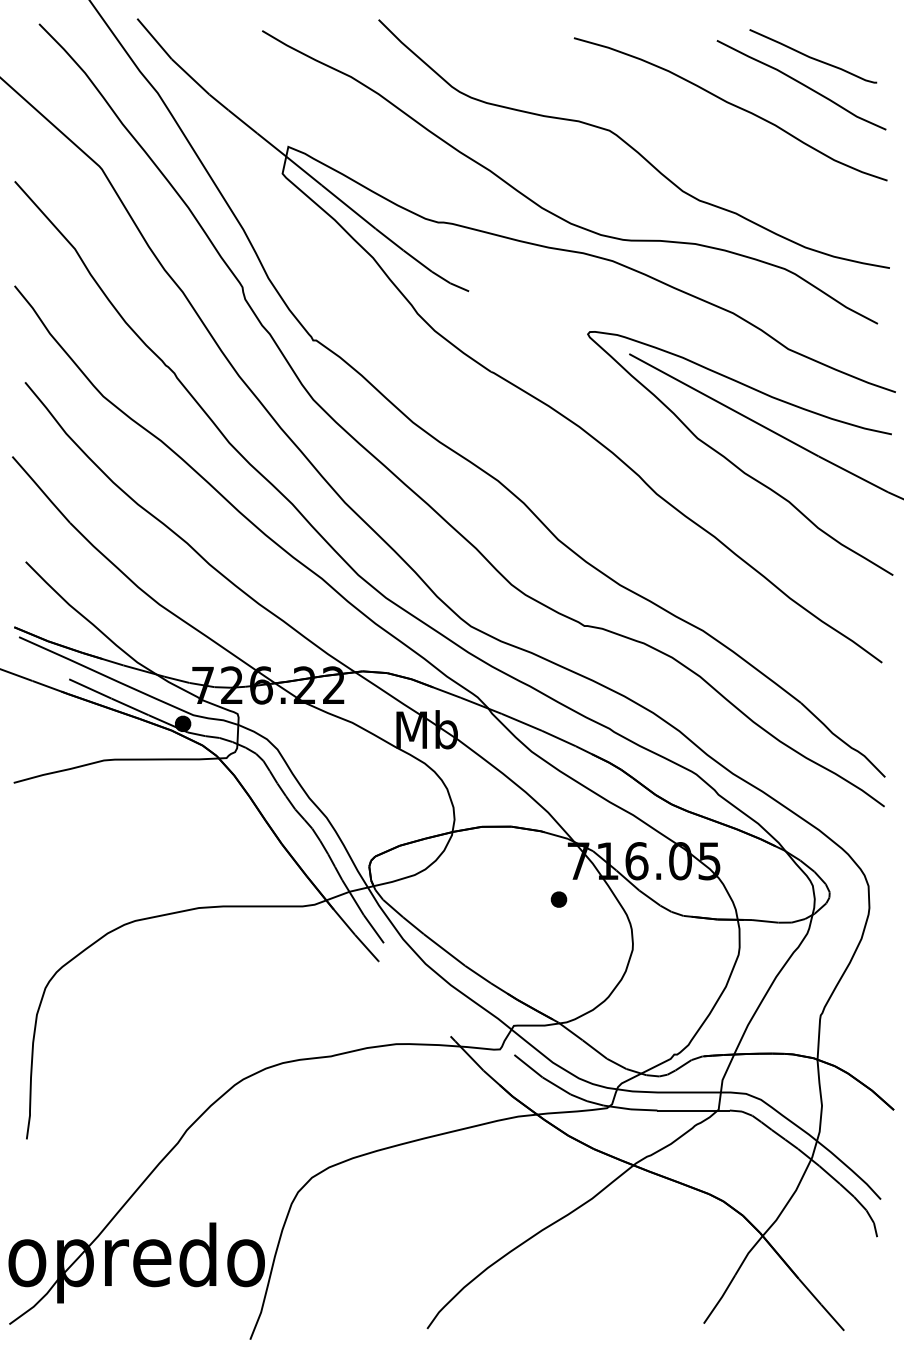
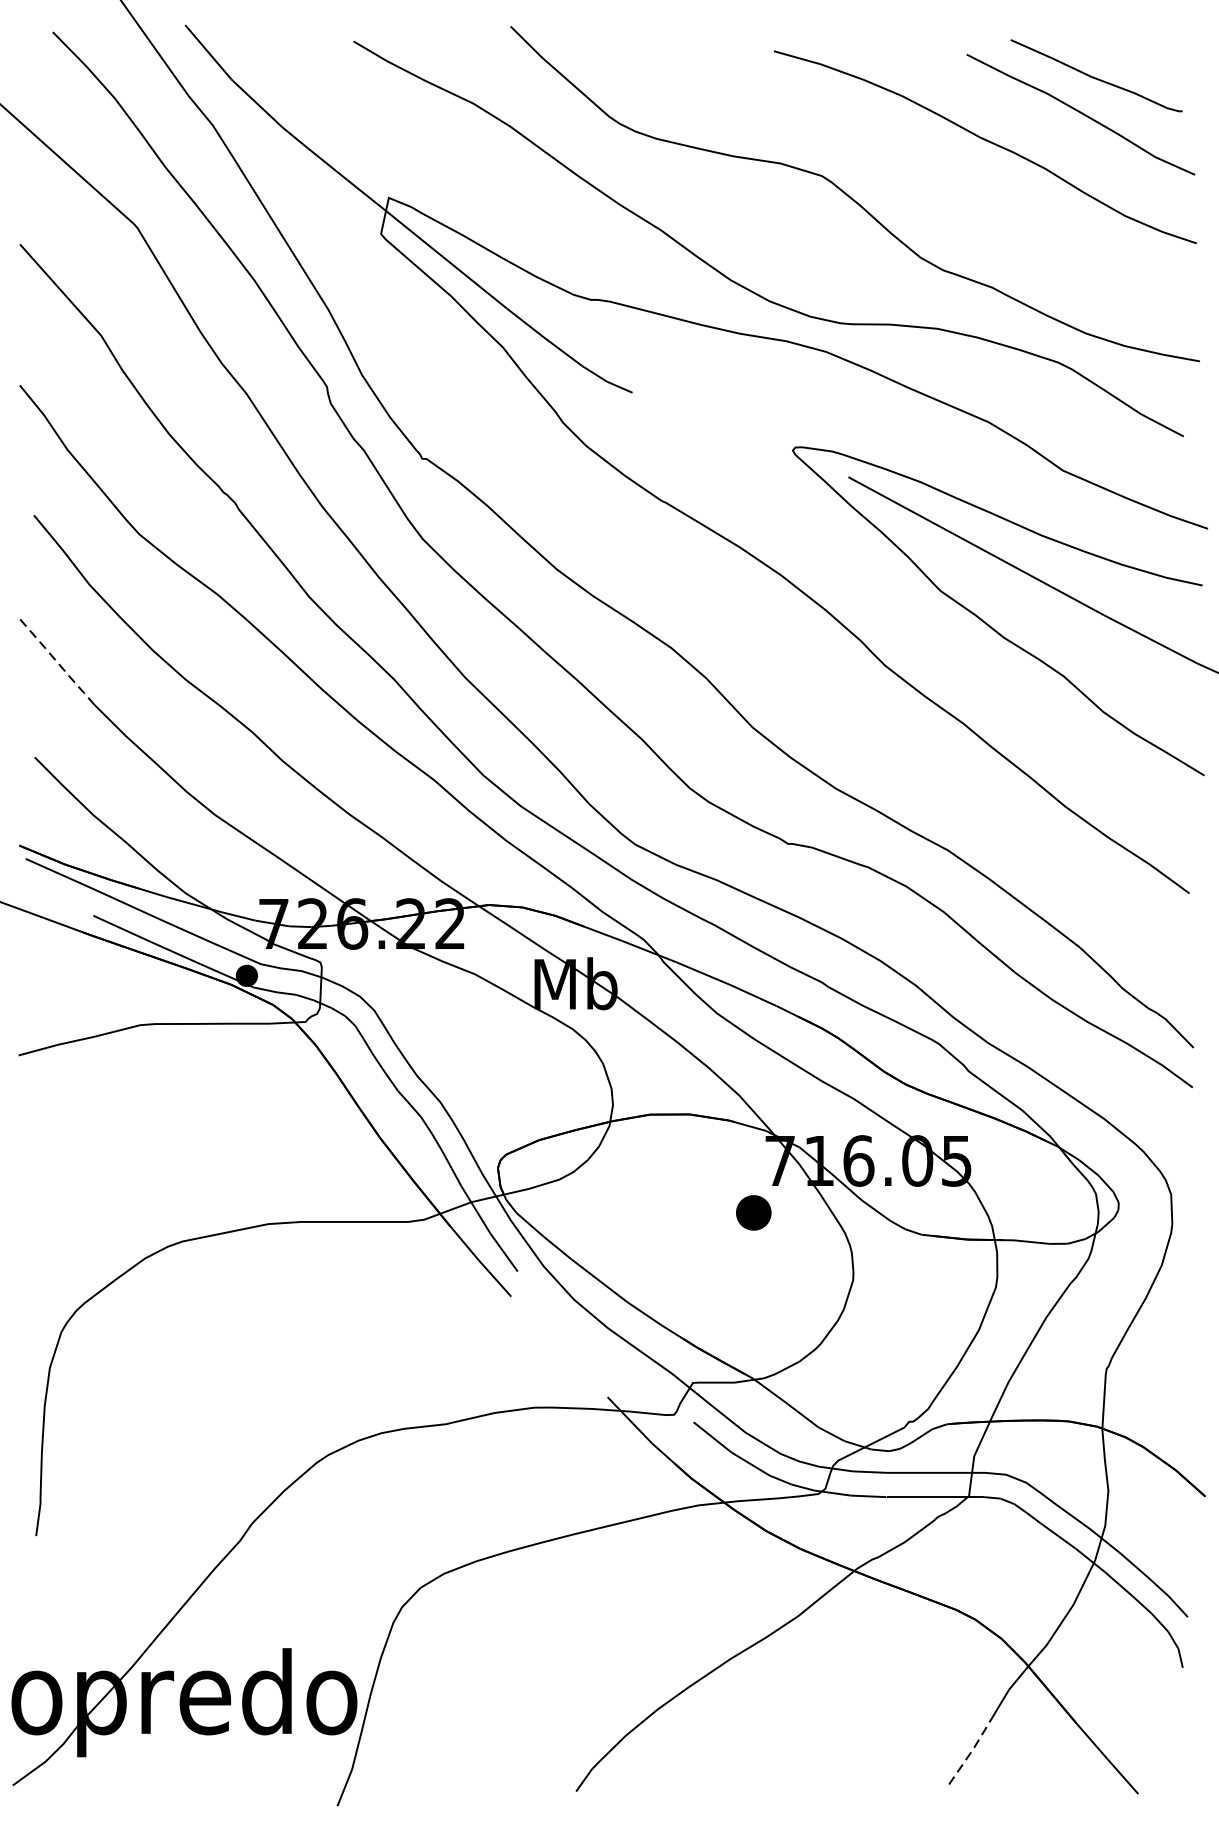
line: (40, 489) -> (54, 659), solid -> dashed
part: (558, 899) -> (753, 1212), size x1.6
line: (720, 1299) -> (971, 1751), solid -> dashed

